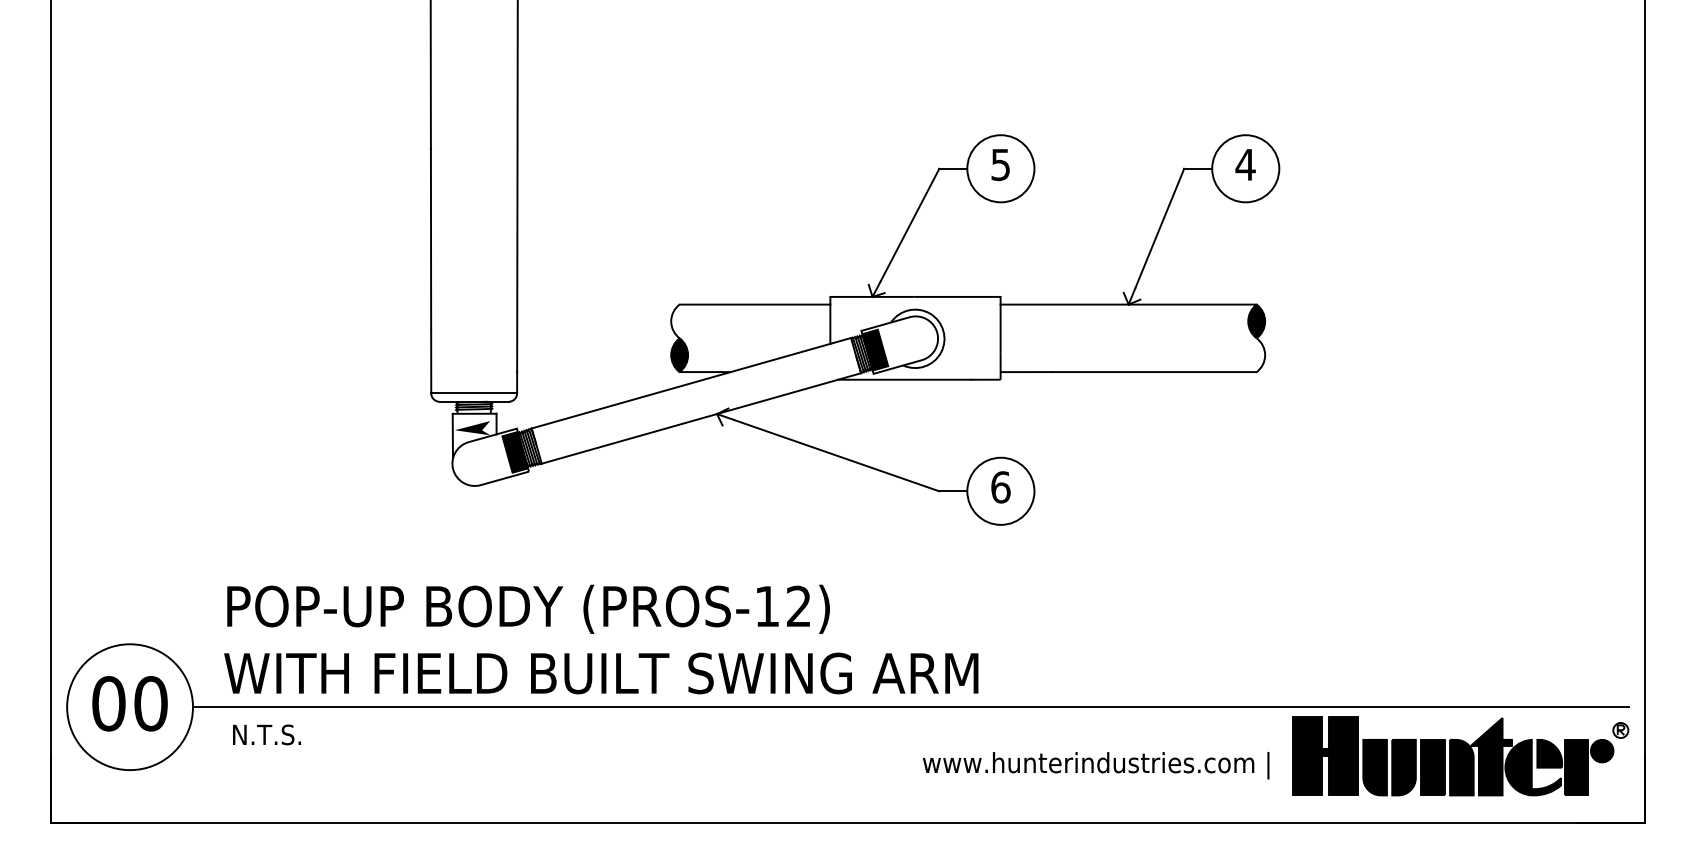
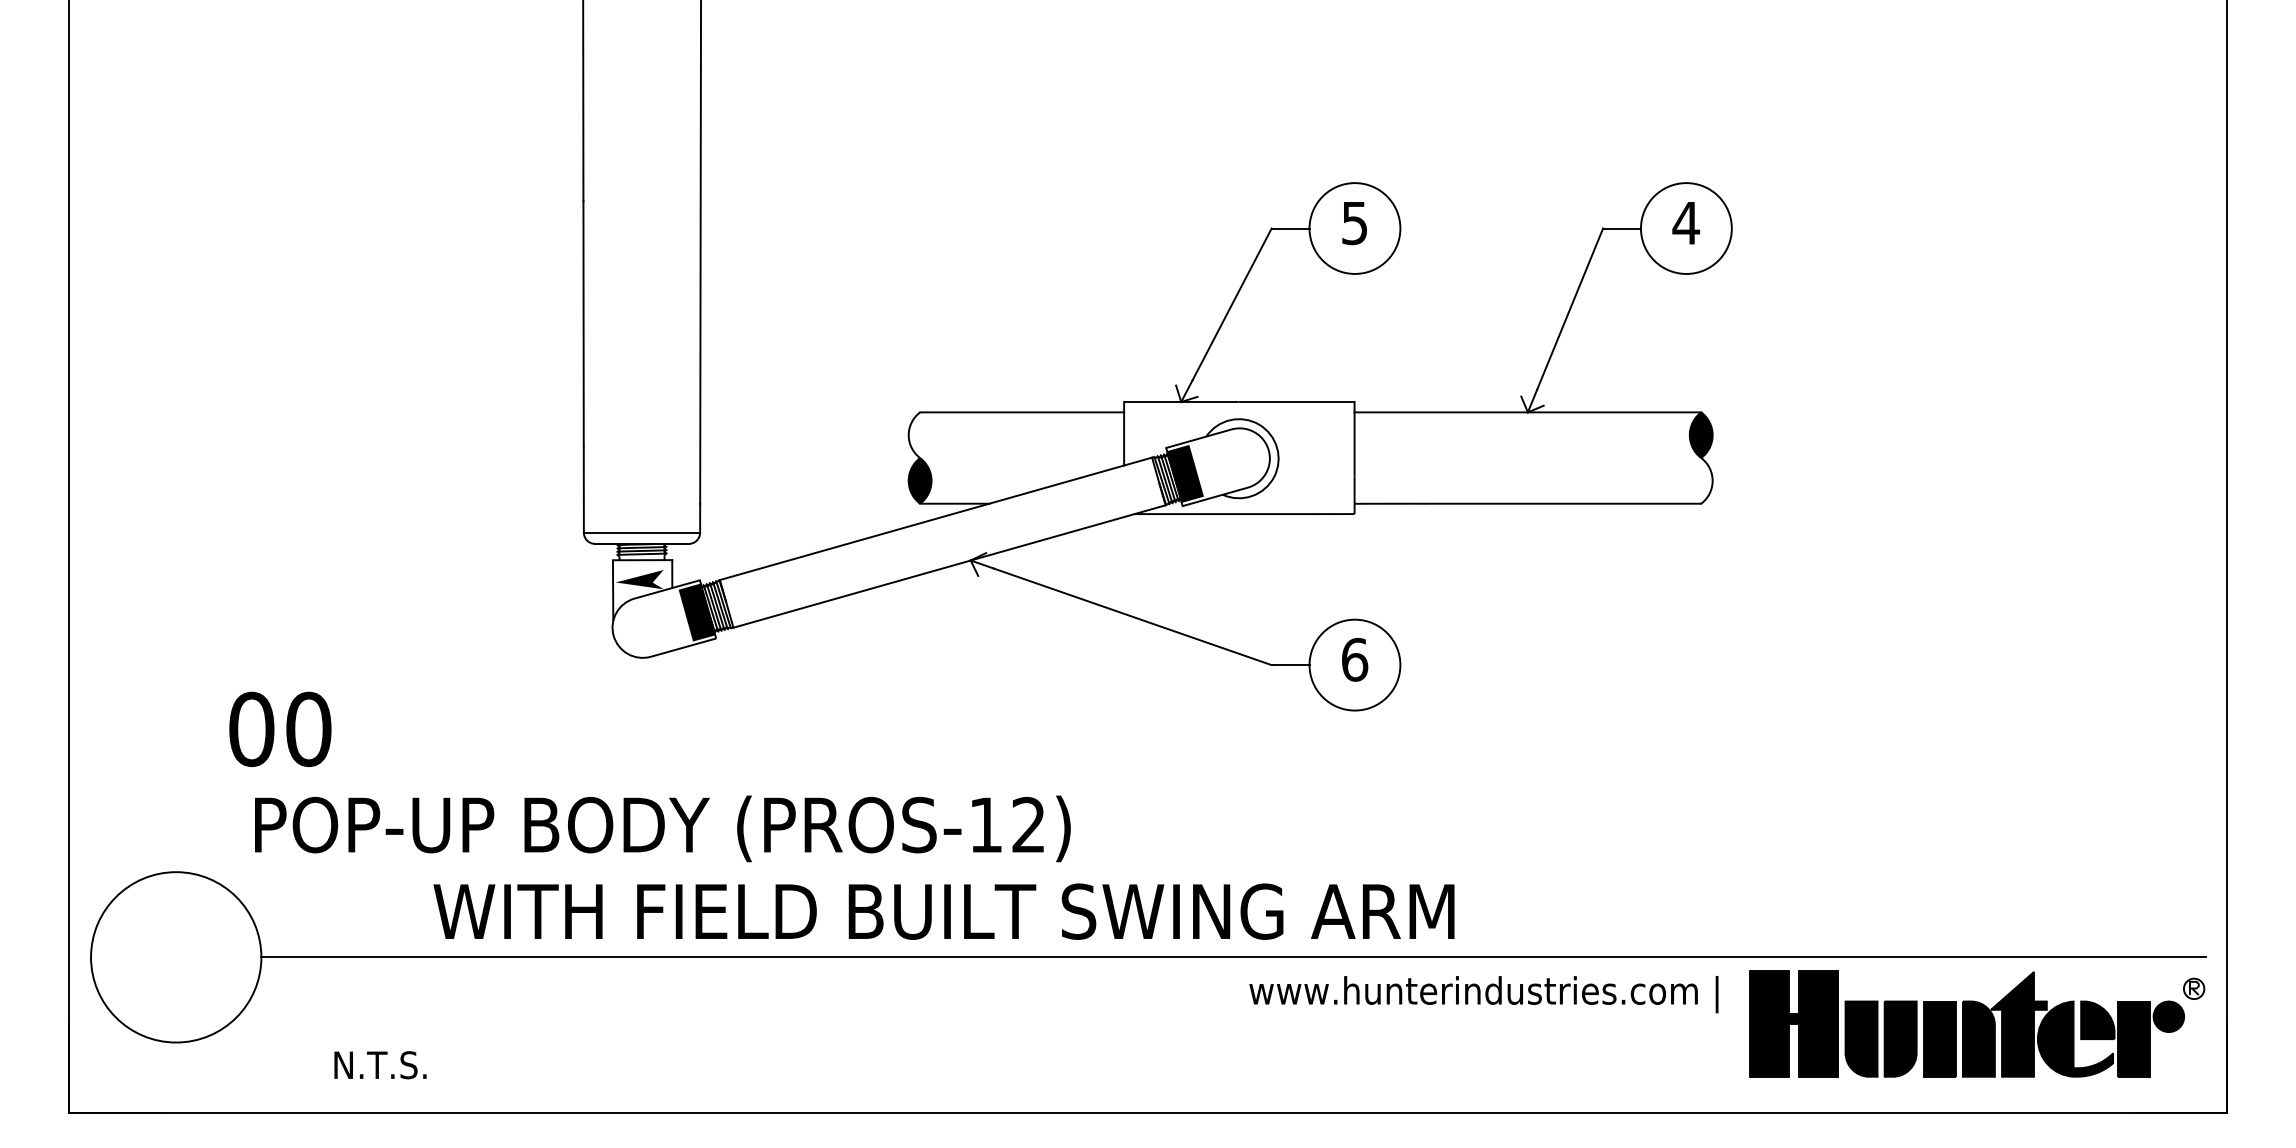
text: (528, 608) -> (662, 827), moved
text: (601, 673) -> (944, 911), moved
text: (129, 703) -> (279, 728), moved
text: (266, 734) -> (379, 1064), moved
text: (1096, 765) -> (1484, 994), moved

